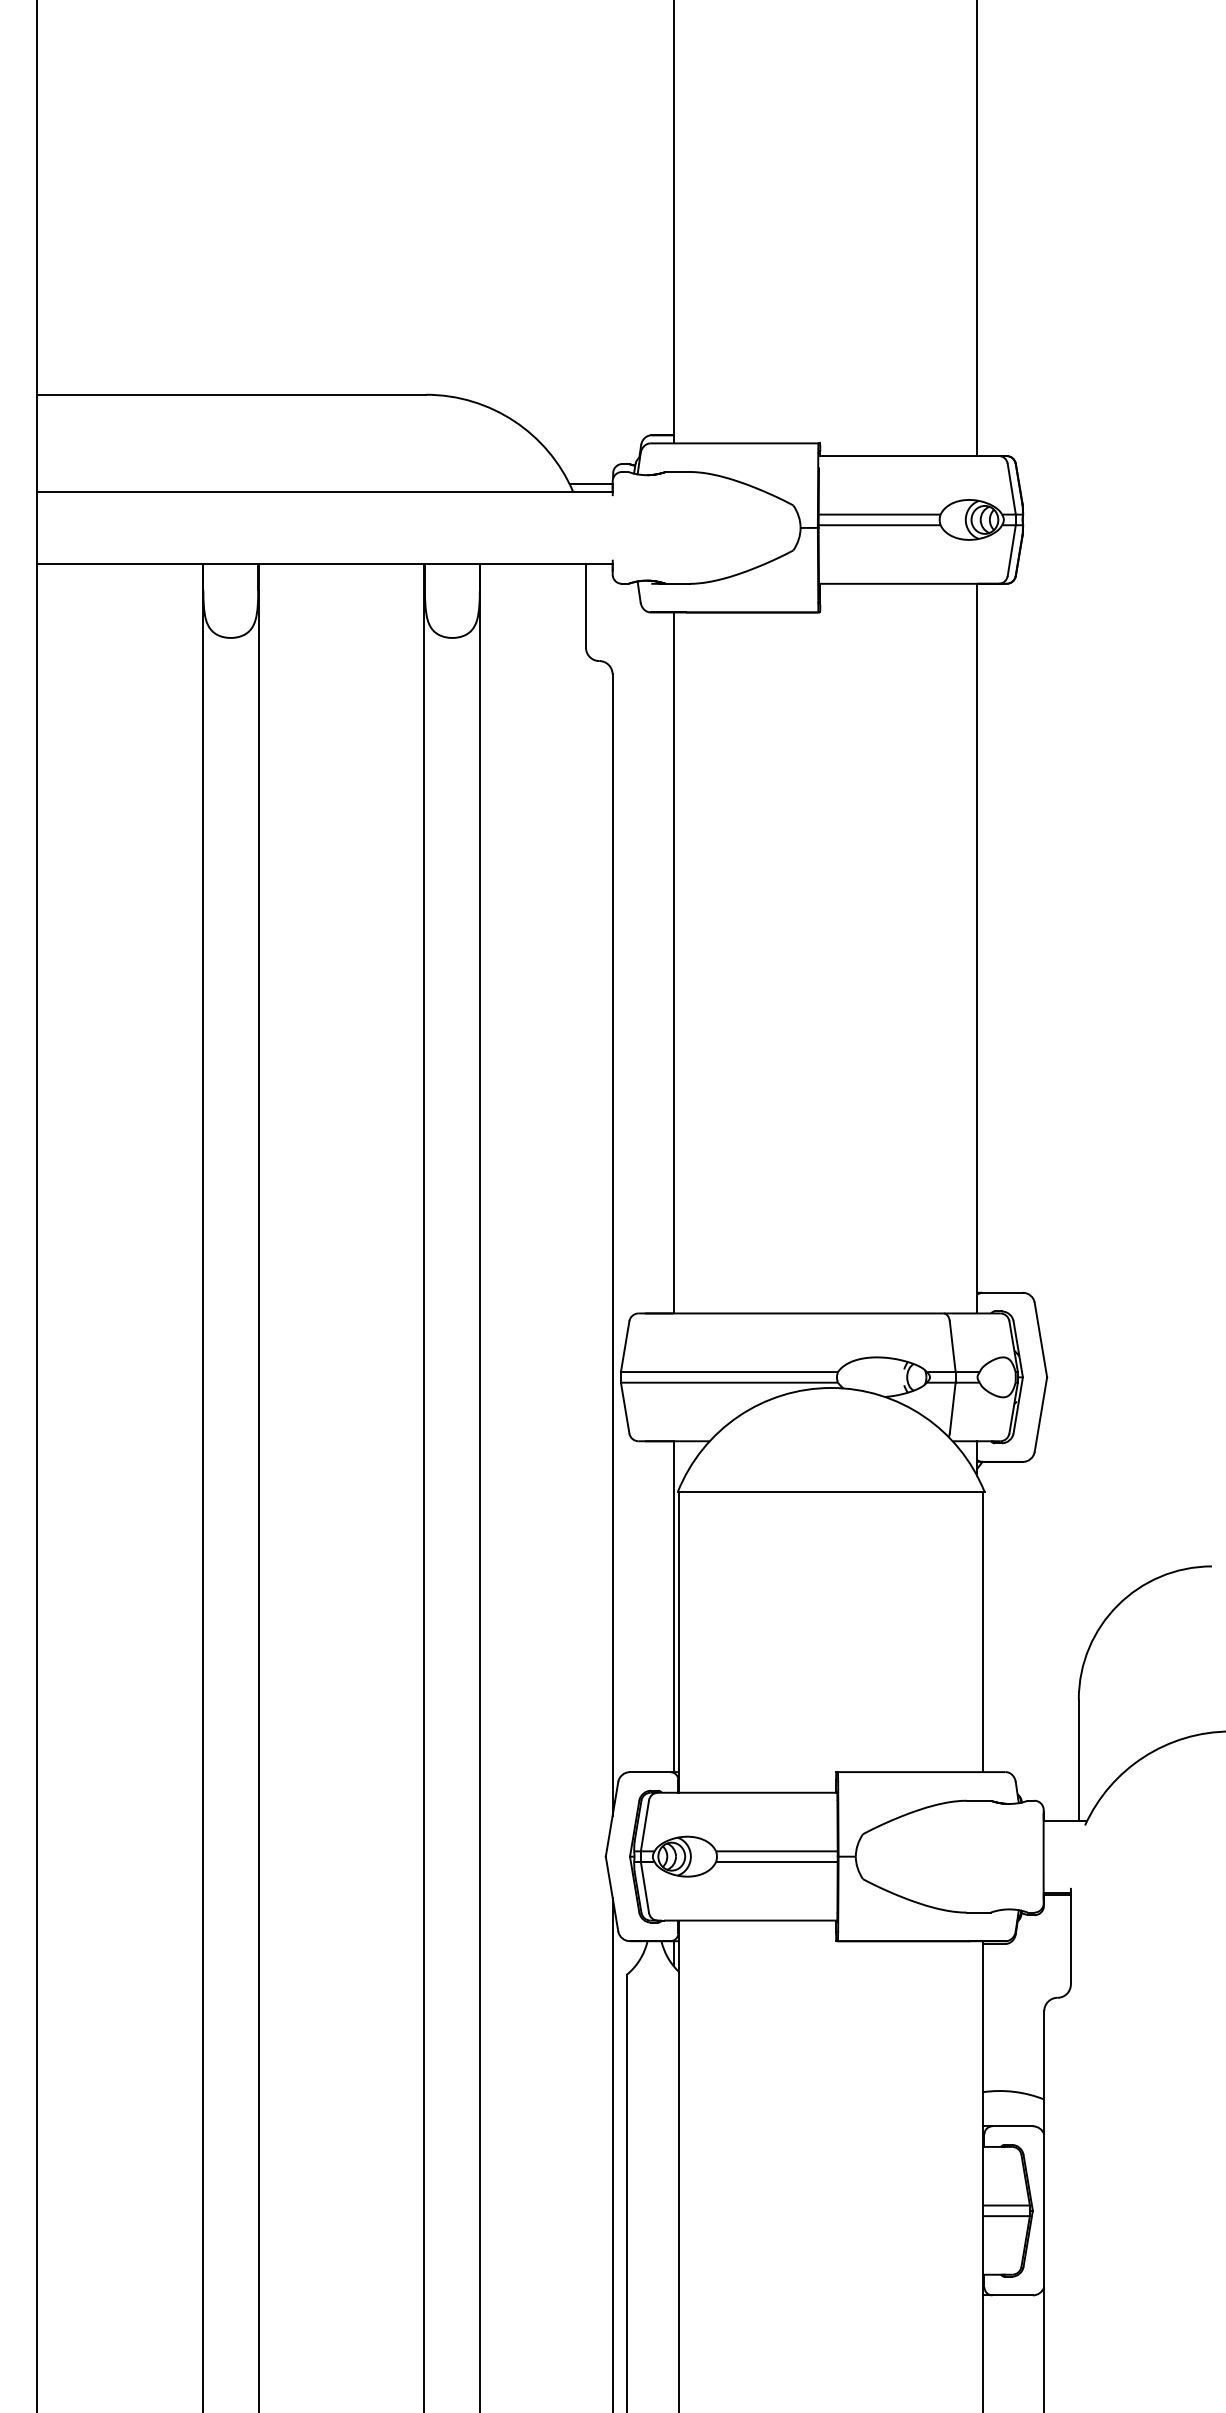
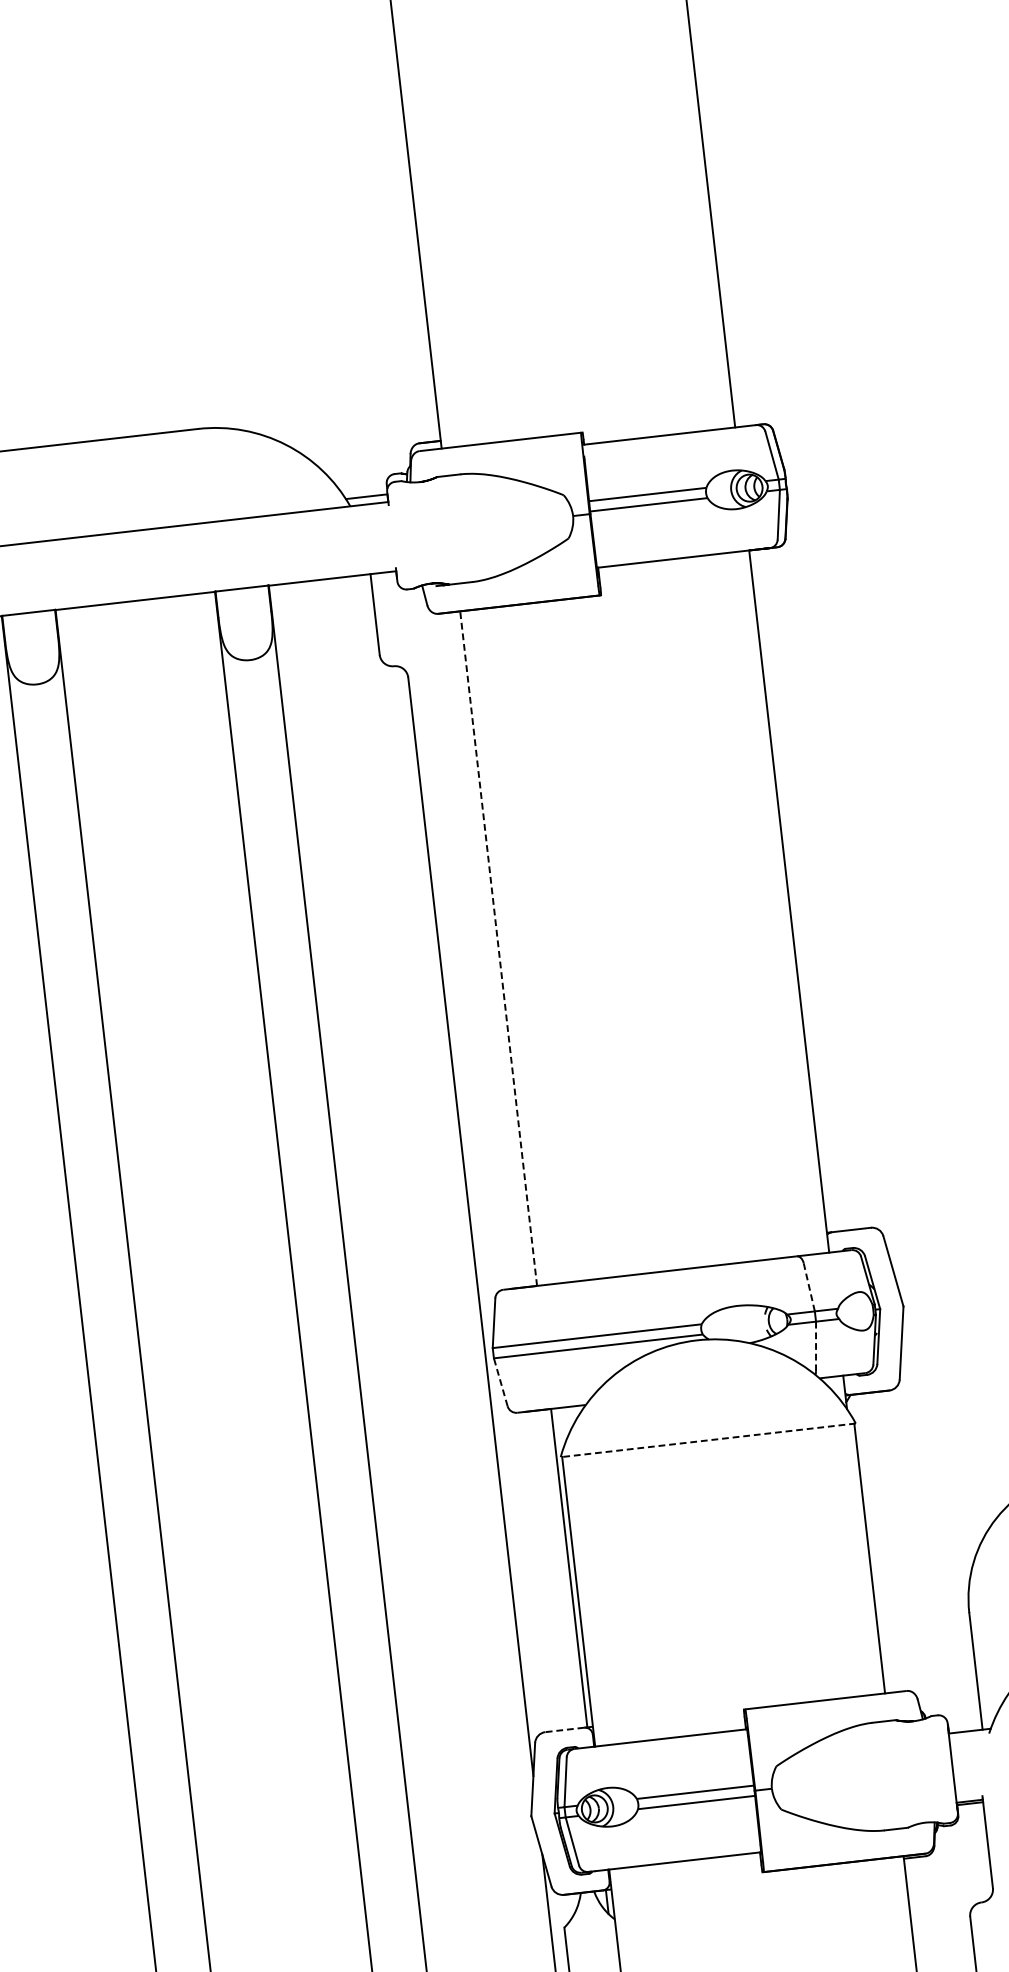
line: (673, 962) -> (498, 948), solid -> dashed
line: (952, 1346) -> (809, 1287), solid -> dashed
line: (625, 1408) -> (501, 1382), solid -> dashed
line: (952, 1408) -> (815, 1346), solid -> dashed
line: (830, 1491) -> (707, 1440), solid -> dashed
line: (649, 1772) -> (564, 1730), solid -> dashed

